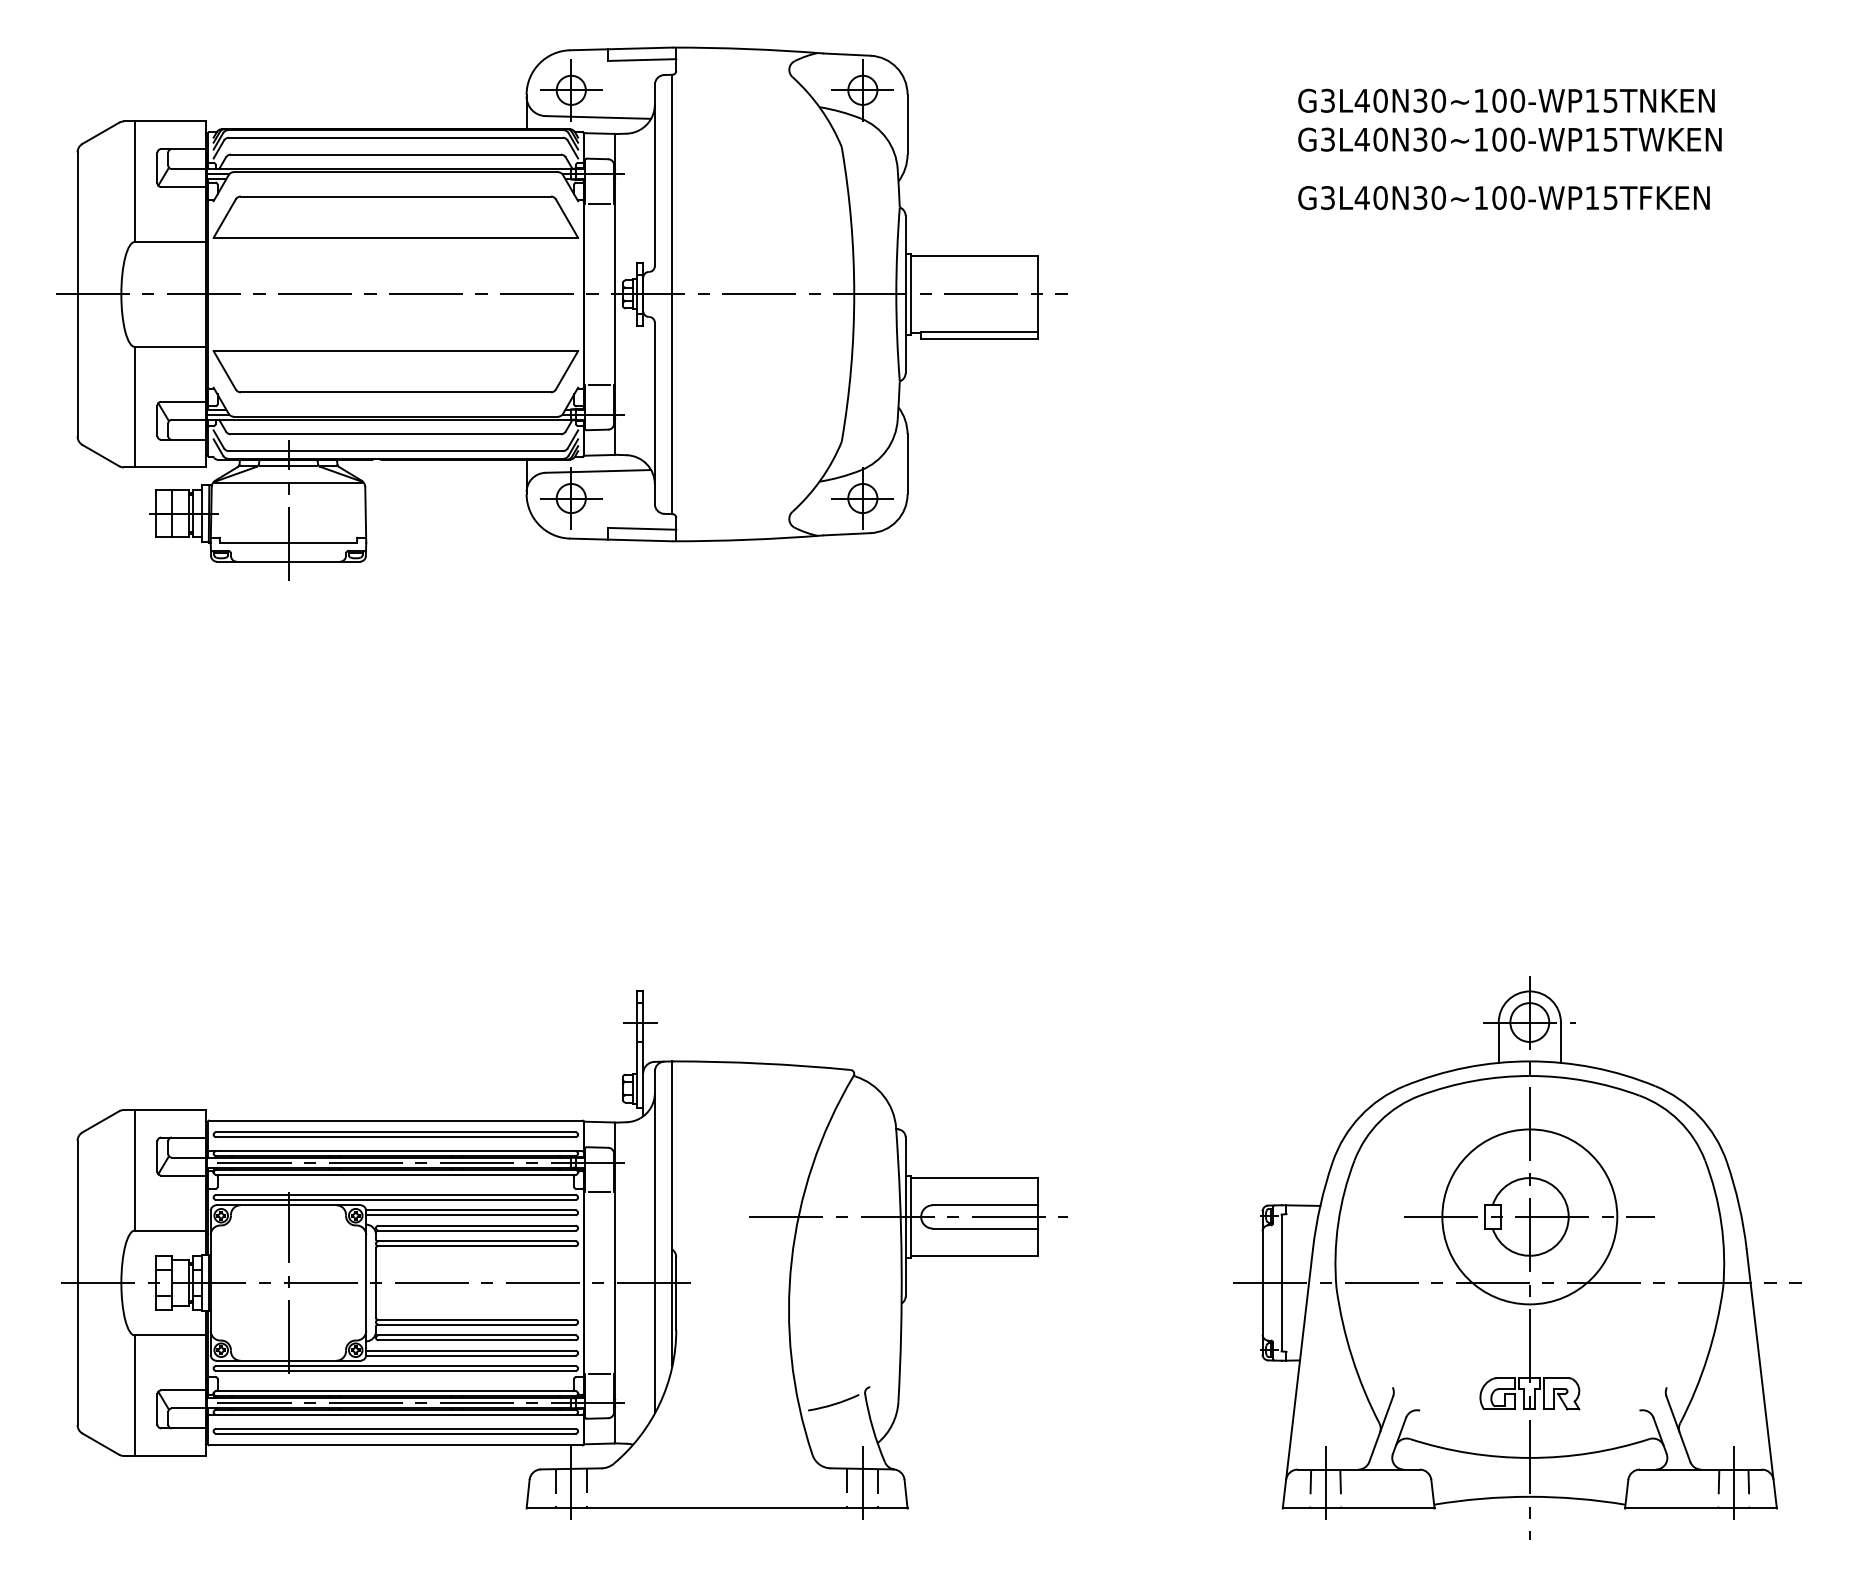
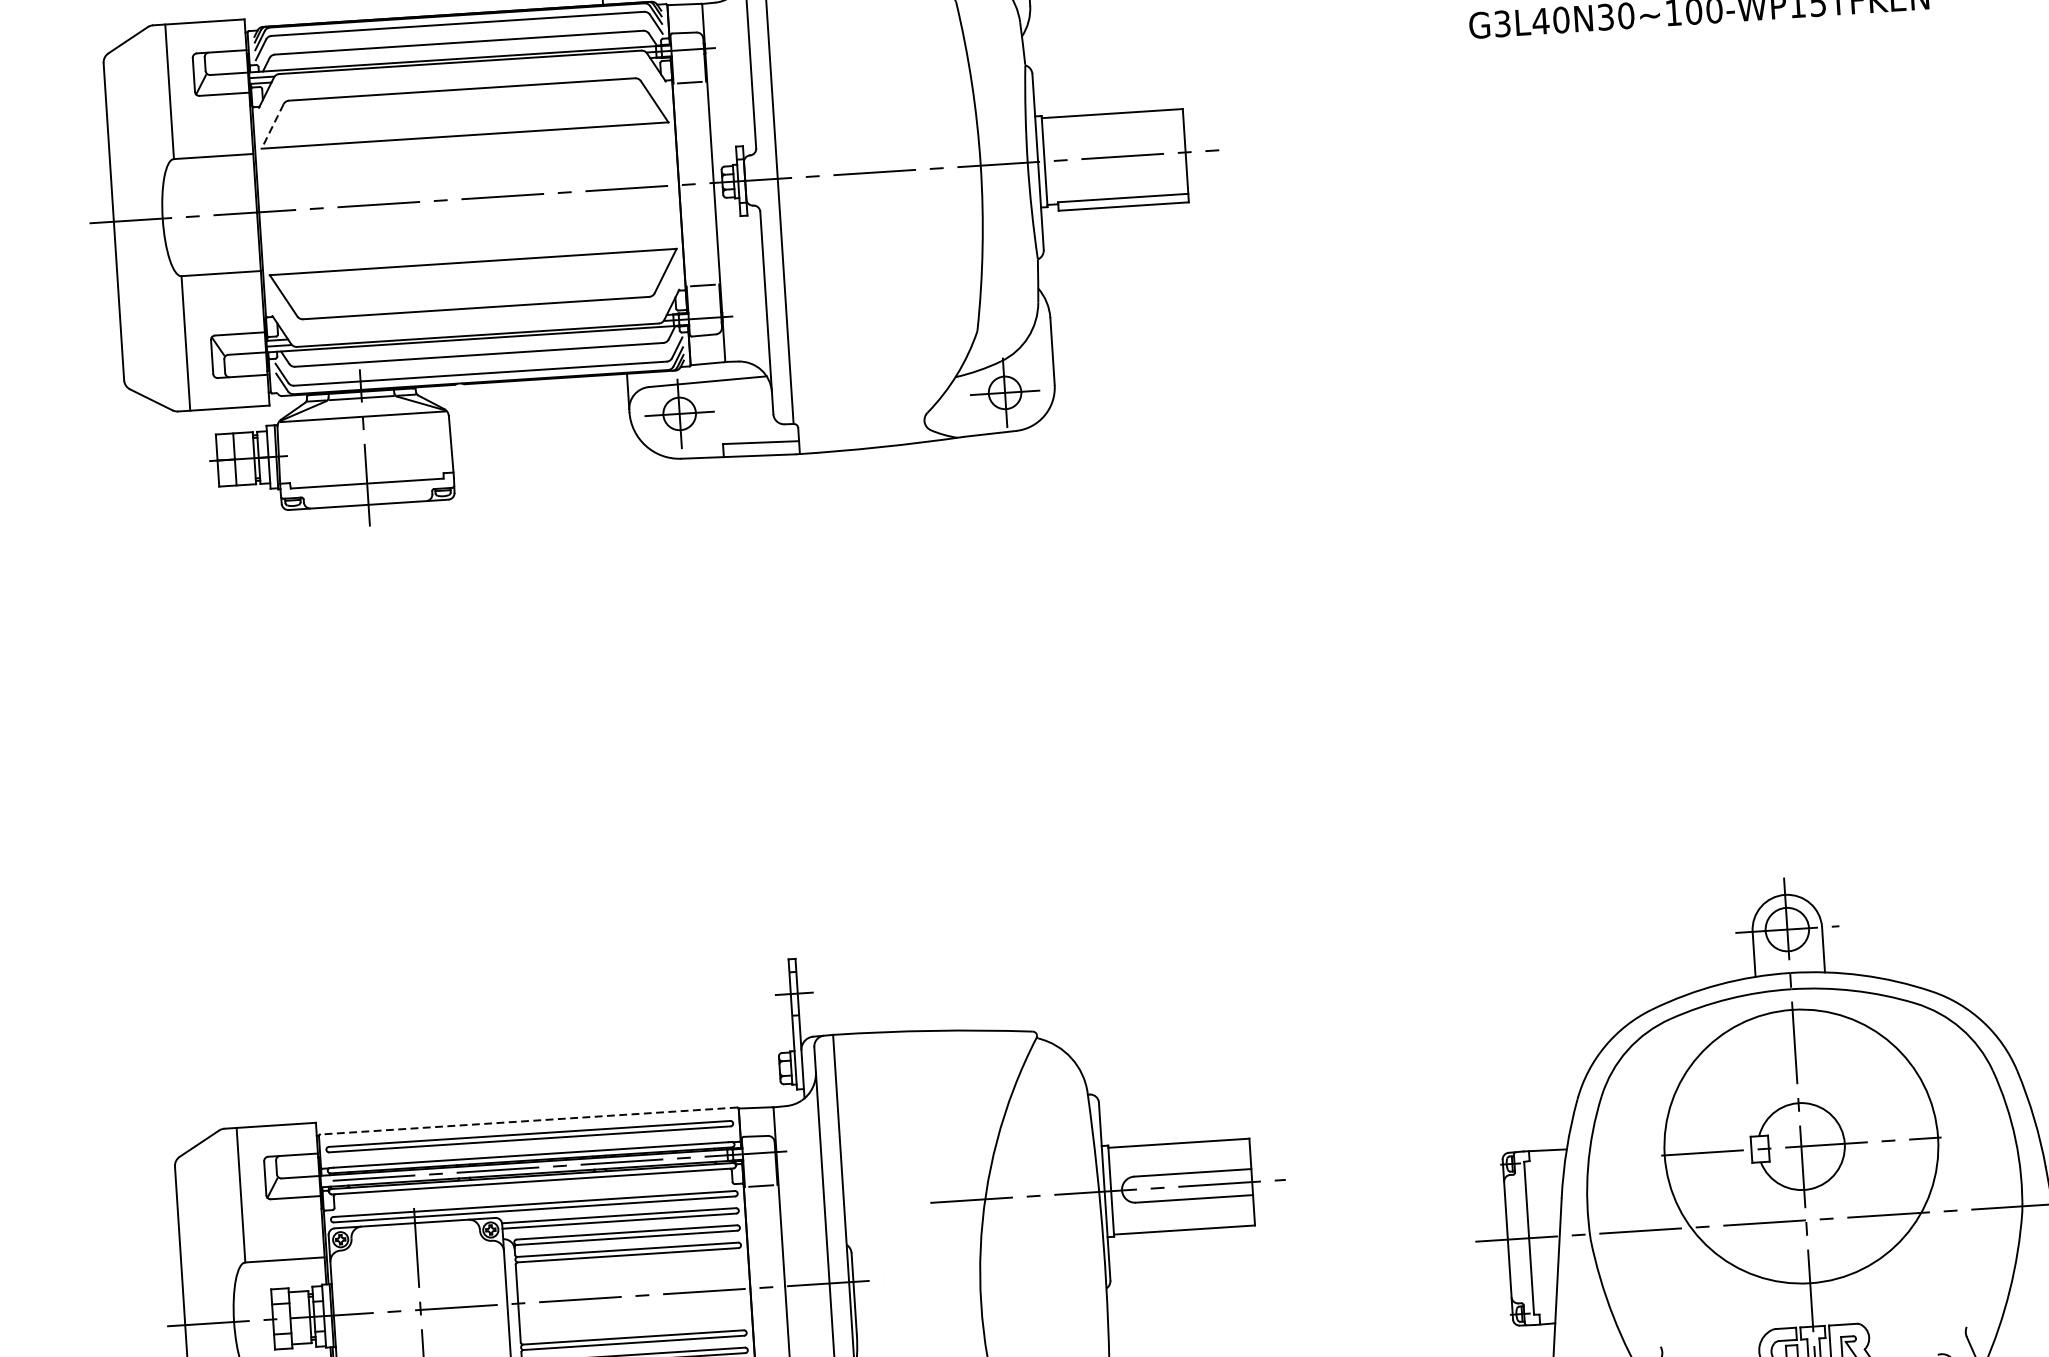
line: (224, 219) -> (272, 127), solid -> dashed
line: (395, 1120) -> (528, 1120), solid -> dashed
circle: (1529, 1216) -> (1801, 1146), size x1.4

